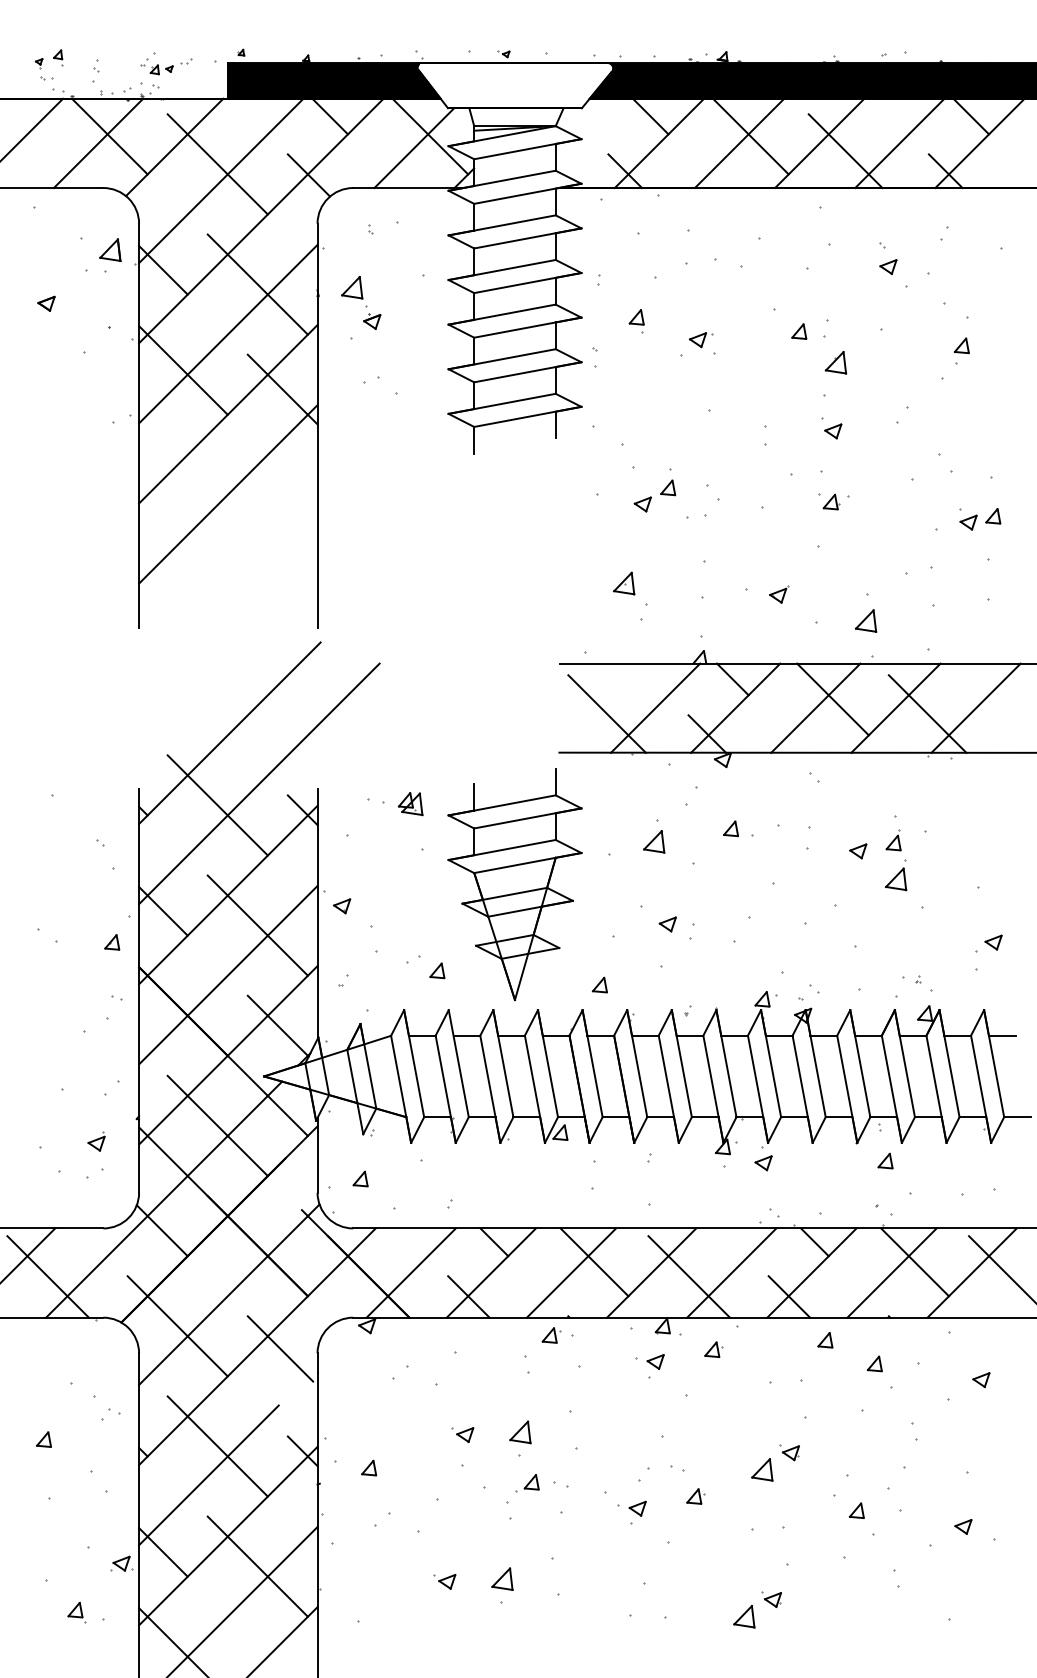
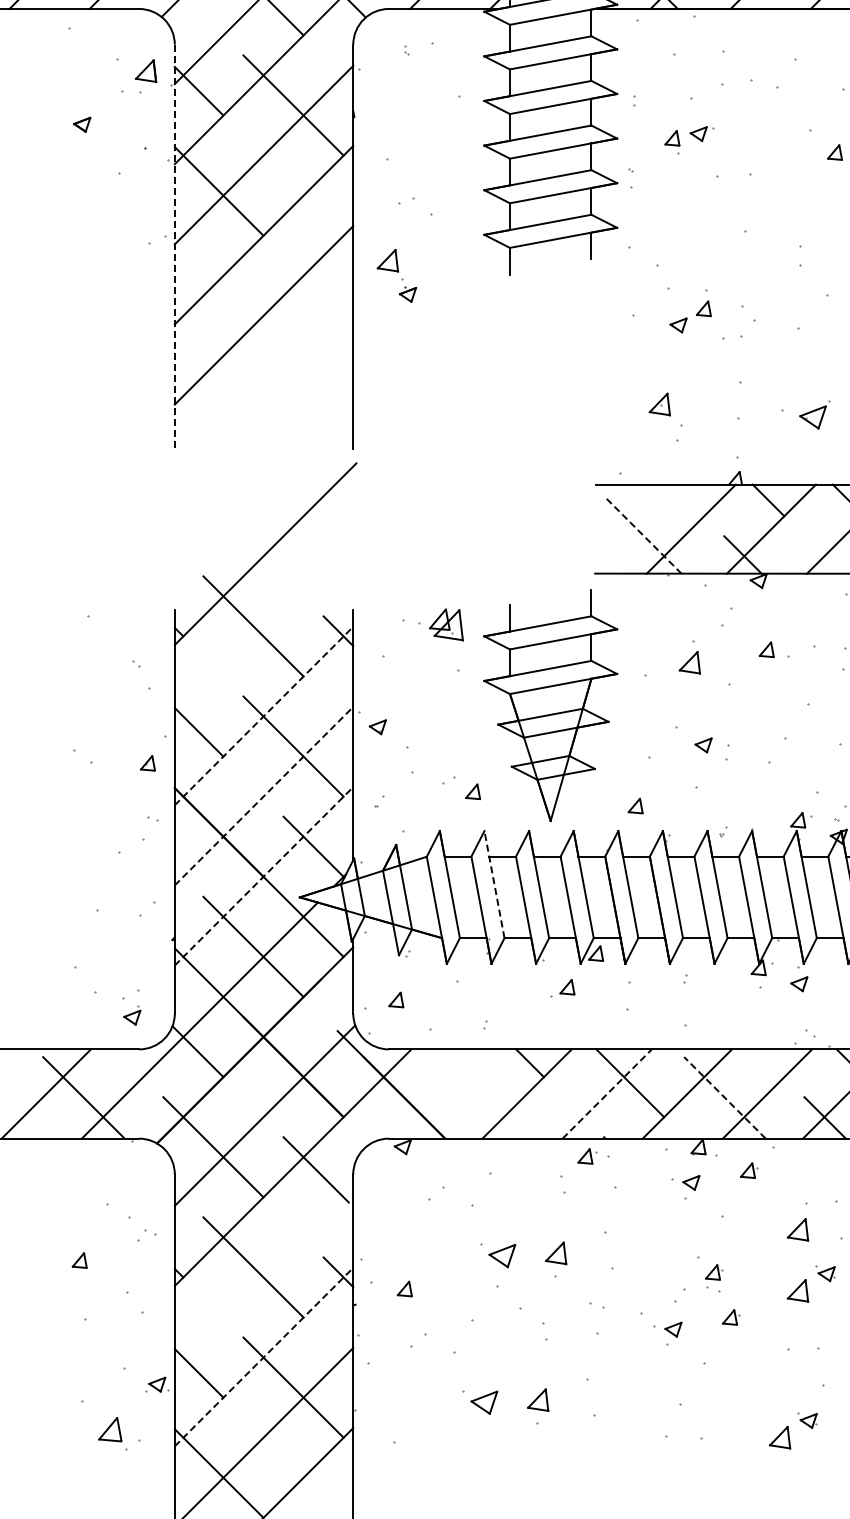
part: (361, 302) -> (397, 275), moved
part: (701, 340) -> (702, 134), moved
line: (282, 389) -> (318, 210), removed
line: (139, 426) -> (175, 247), solid -> dashed
part: (779, 594) -> (815, 415), size x1.6
line: (607, 714) -> (643, 535), solid -> dashed
line: (259, 783) -> (295, 604), removed
part: (410, 804) -> (446, 625), size x1.4
line: (228, 894) -> (264, 715), solid -> dashed
line: (228, 974) -> (264, 795), solid -> dashed
line: (228, 1054) -> (264, 875), solid -> dashed
line: (458, 1063) -> (494, 884), solid -> dashed
part: (96, 1141) -> (132, 1015), moved
line: (410, 1272) -> (446, 1093), removed
line: (571, 1272) -> (607, 1093), solid -> dashed
line: (689, 1276) -> (725, 1097), solid -> dashed
line: (468, 1296) -> (504, 1117), removed
part: (762, 1408) -> (798, 1229), added
part: (462, 1434) -> (498, 1255), size x1.6
part: (678, 1451) -> (714, 1272), added
line: (208, 1475) -> (244, 1296), removed
part: (527, 1483) -> (563, 988), moved
line: (228, 1535) -> (264, 1356), solid -> dashed
part: (444, 1581) -> (480, 1402), size x1.6
part: (76, 1612) -> (112, 1433), size x1.6

